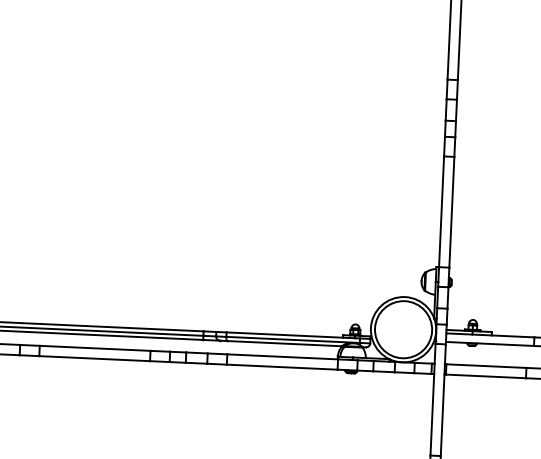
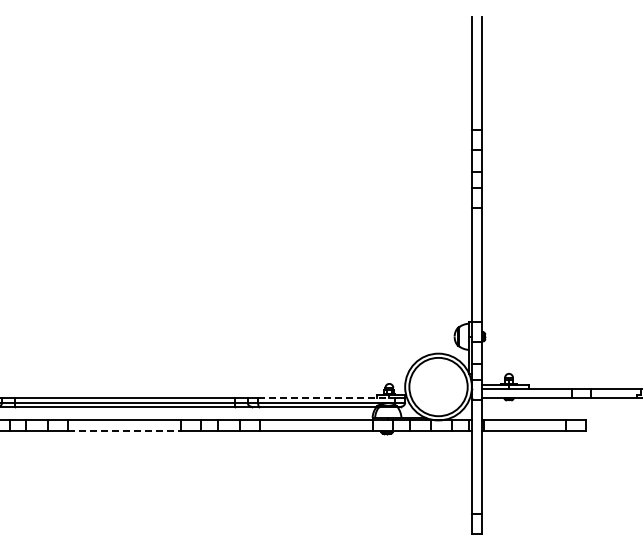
line: (293, 335) -> (326, 398), solid -> dashed
line: (94, 358) -> (124, 430), solid -> dashed

